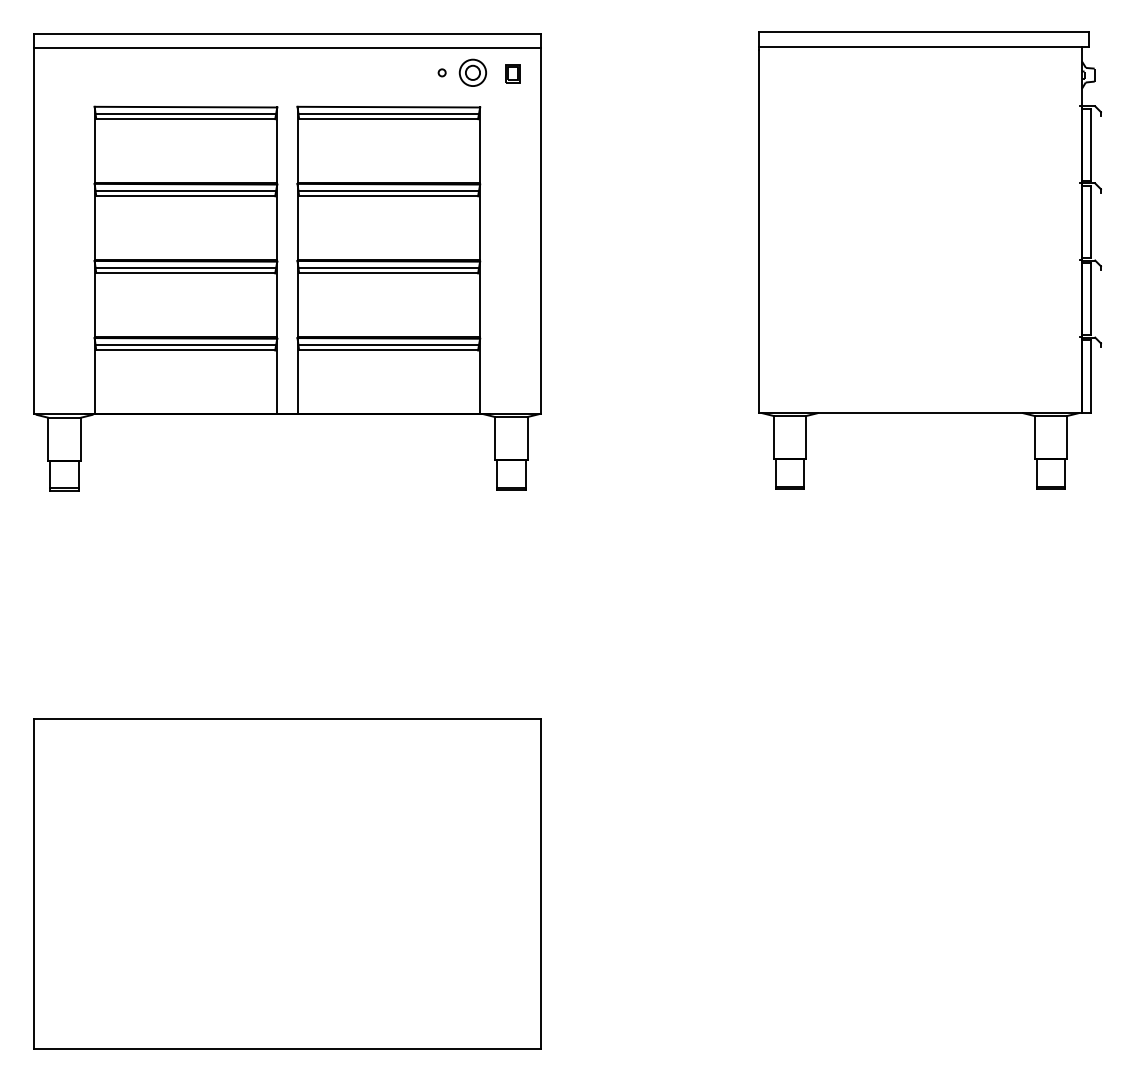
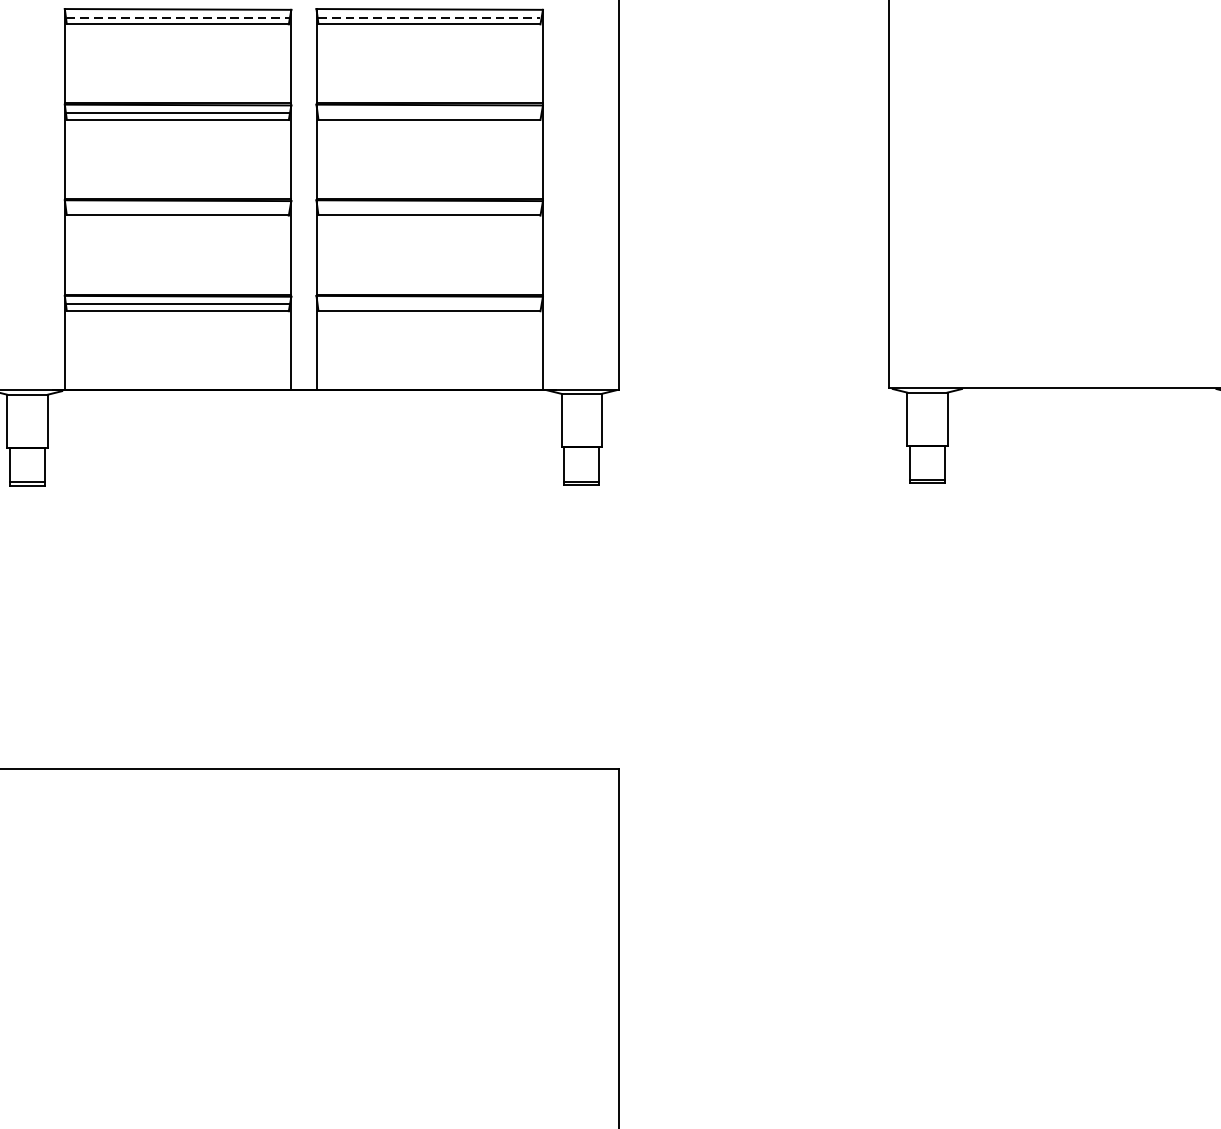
line: (185, 113) -> (177, 17), solid -> dashed
line: (388, 113) -> (429, 17), solid -> dashed
line: (388, 190) -> (429, 112), removed
line: (185, 267) -> (177, 208), removed
line: (388, 267) -> (429, 208), removed
line: (388, 344) -> (429, 303), removed

